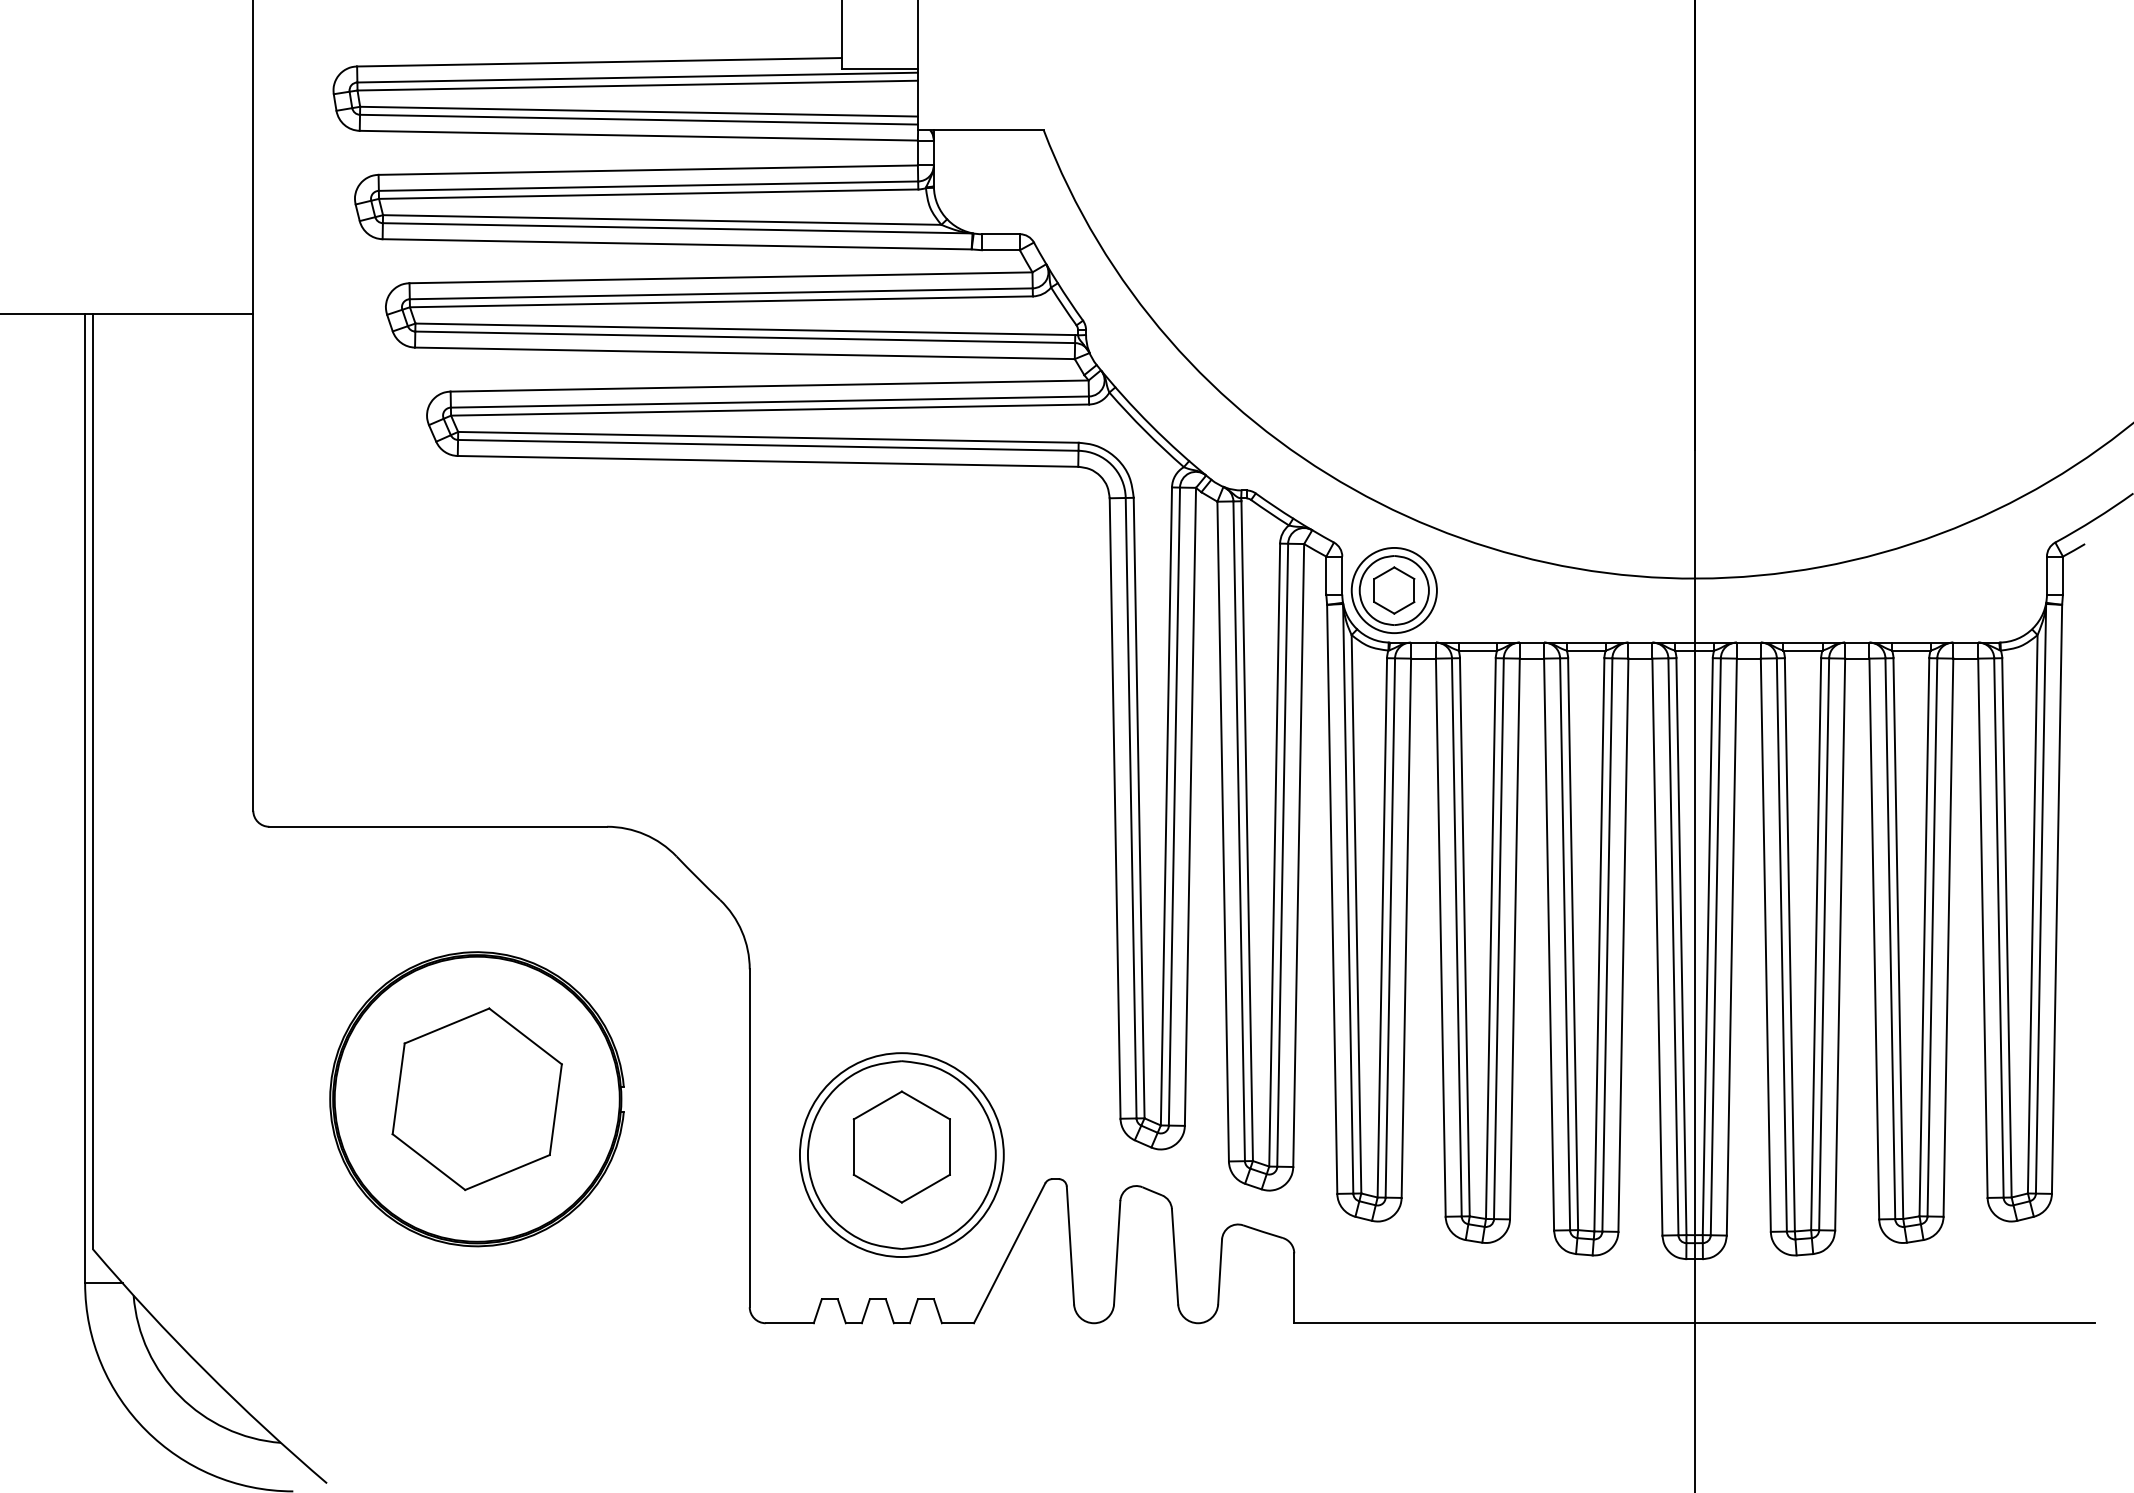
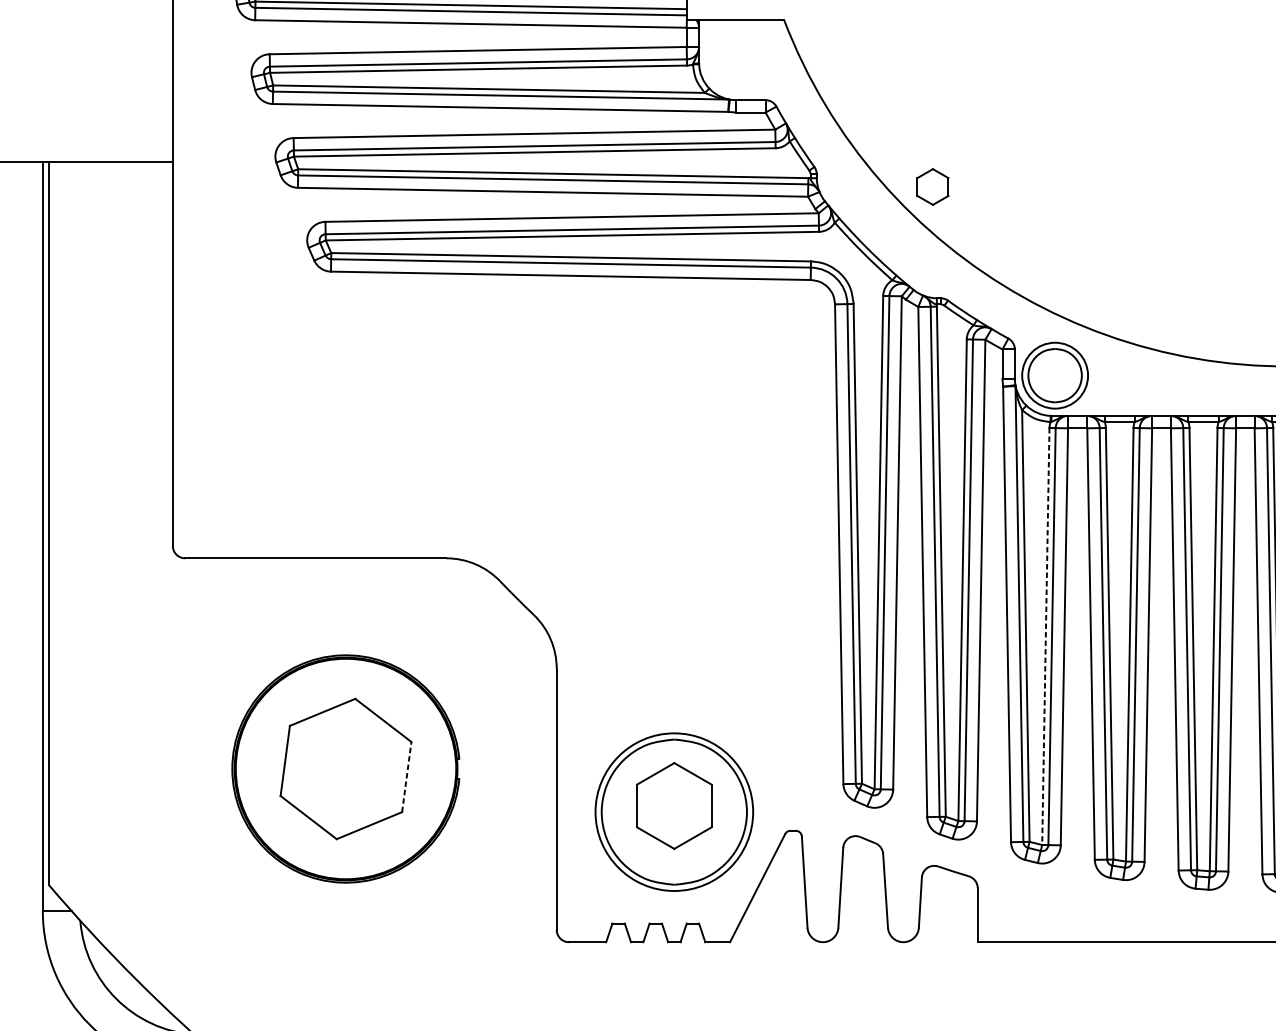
part: (1394, 590) -> (933, 186), moved
line: (1382, 927) -> (1045, 636), solid -> dashed
line: (555, 1109) -> (406, 776), solid -> dashed

